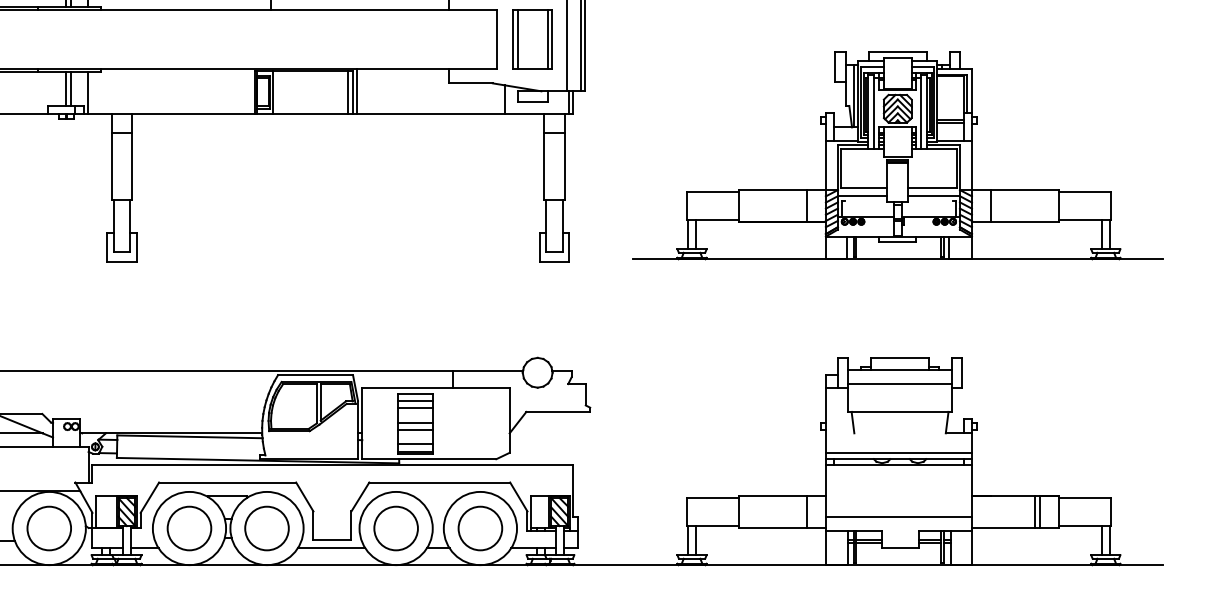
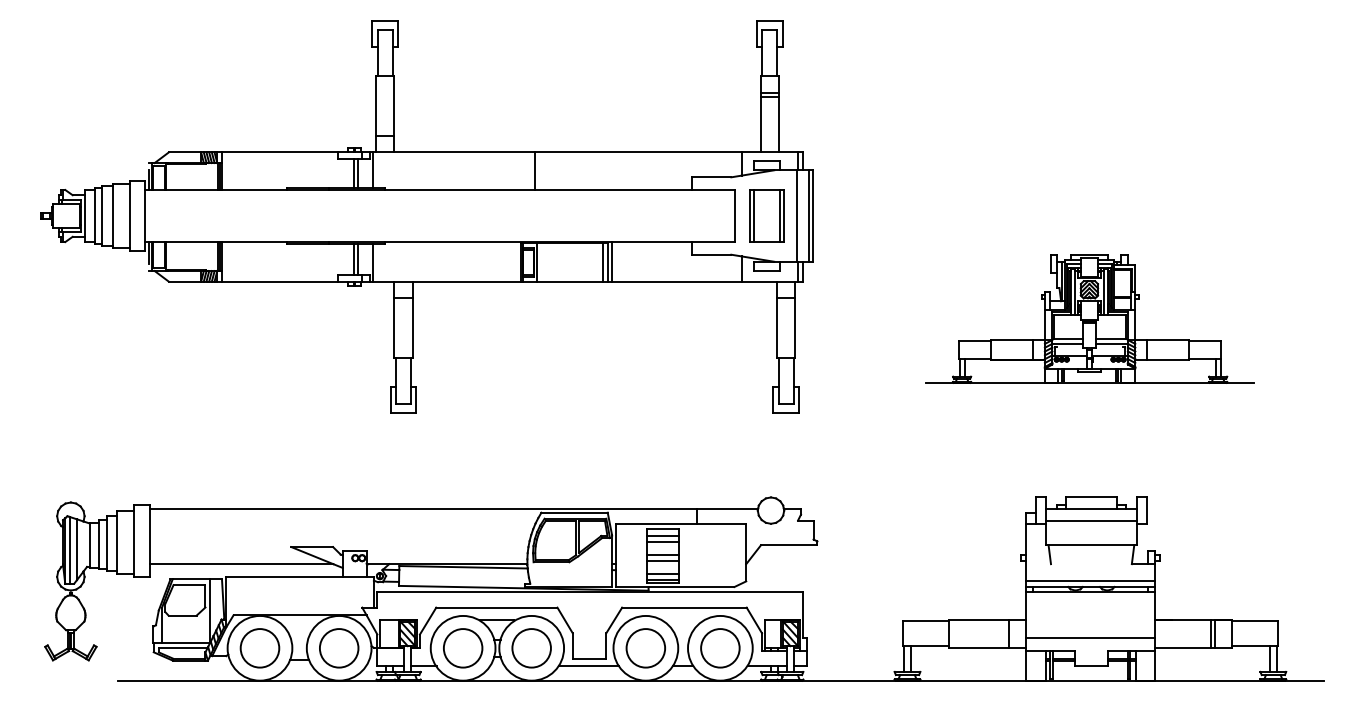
part: (897, 155) -> (1089, 318), size x0.7

